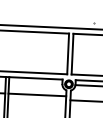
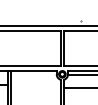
line: (37, 94) -> (35, 84), removed

